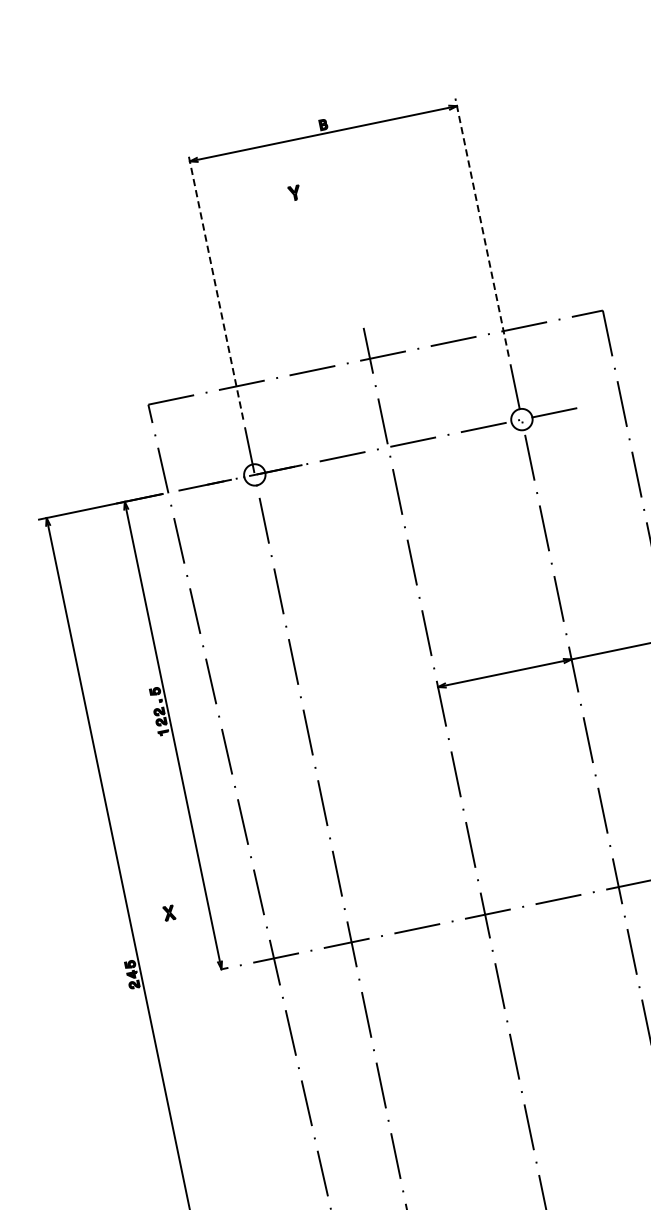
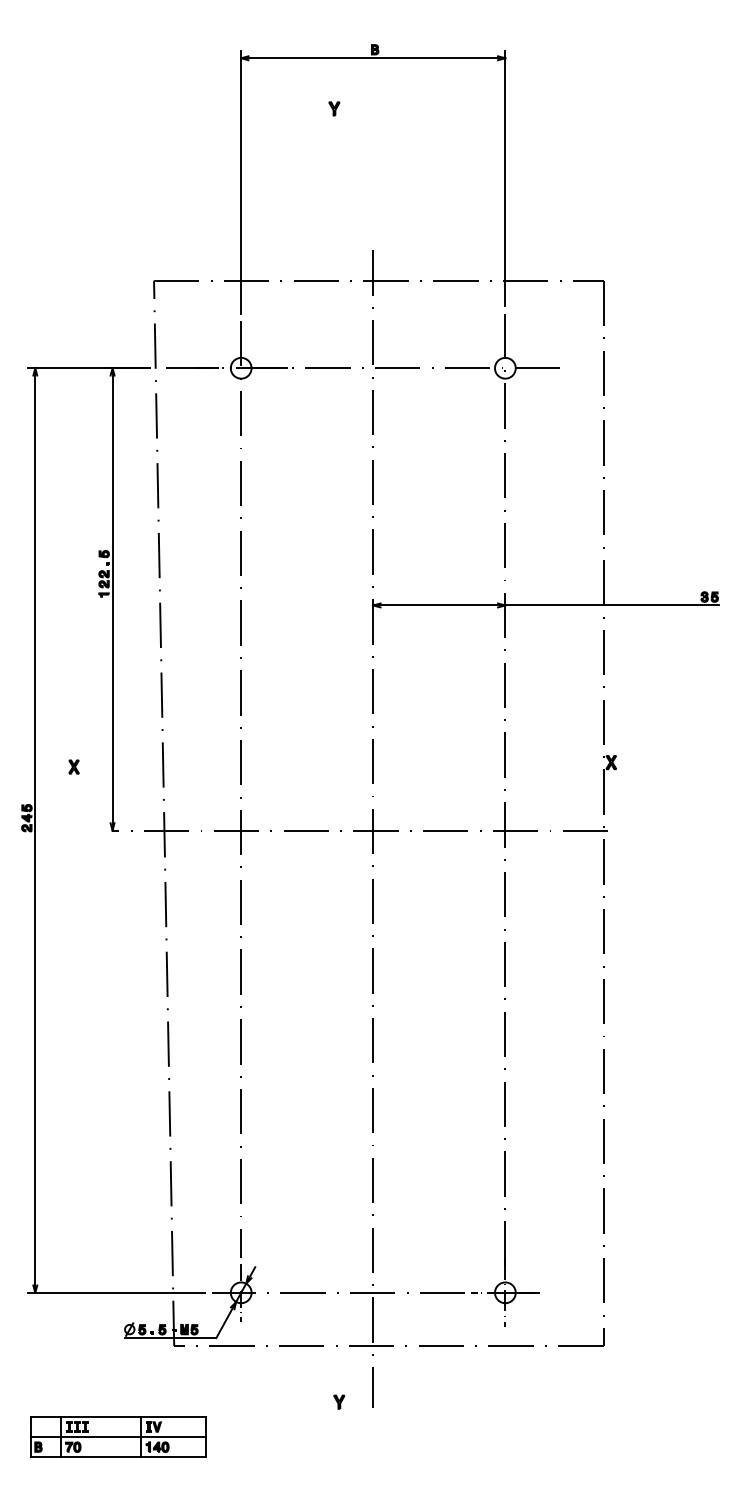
line: (482, 227) -> (505, 178), dashed -> solid
line: (216, 286) -> (241, 181), dashed -> solid

